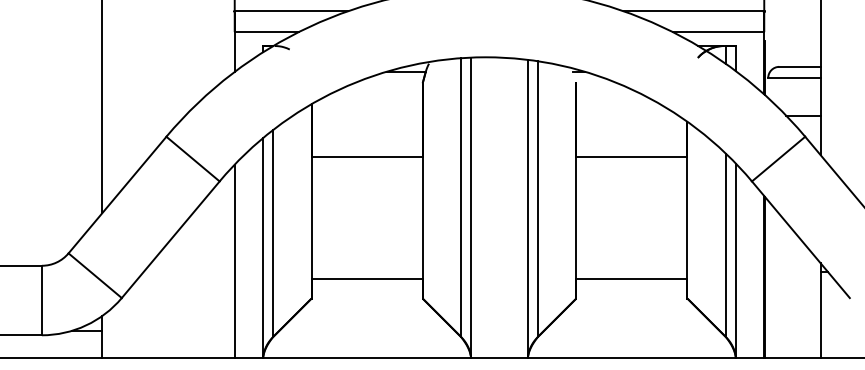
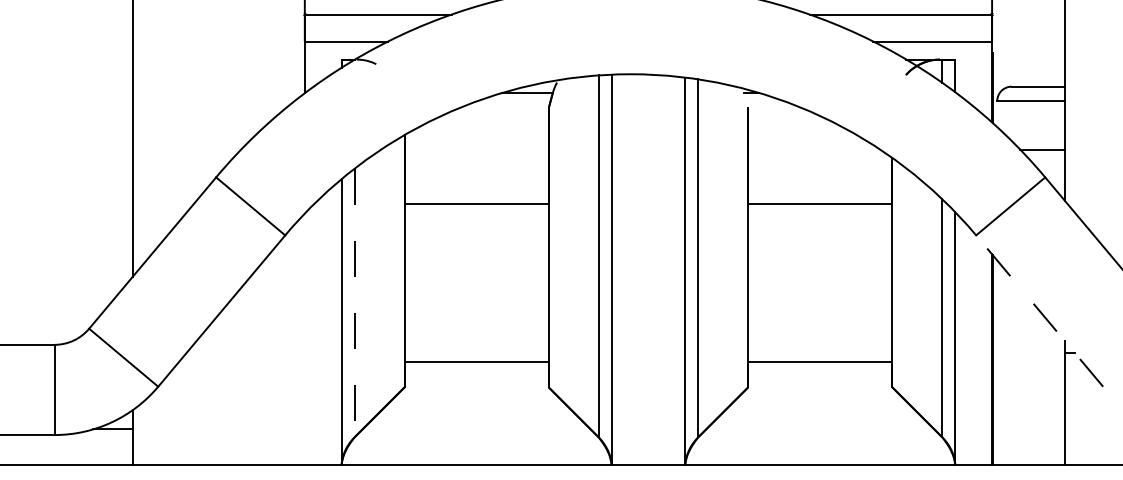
line: (273, 234) -> (355, 304), solid -> dashed
line: (800, 239) -> (1039, 310), solid -> dashed
line: (234, 261) -> (304, 339), removed

